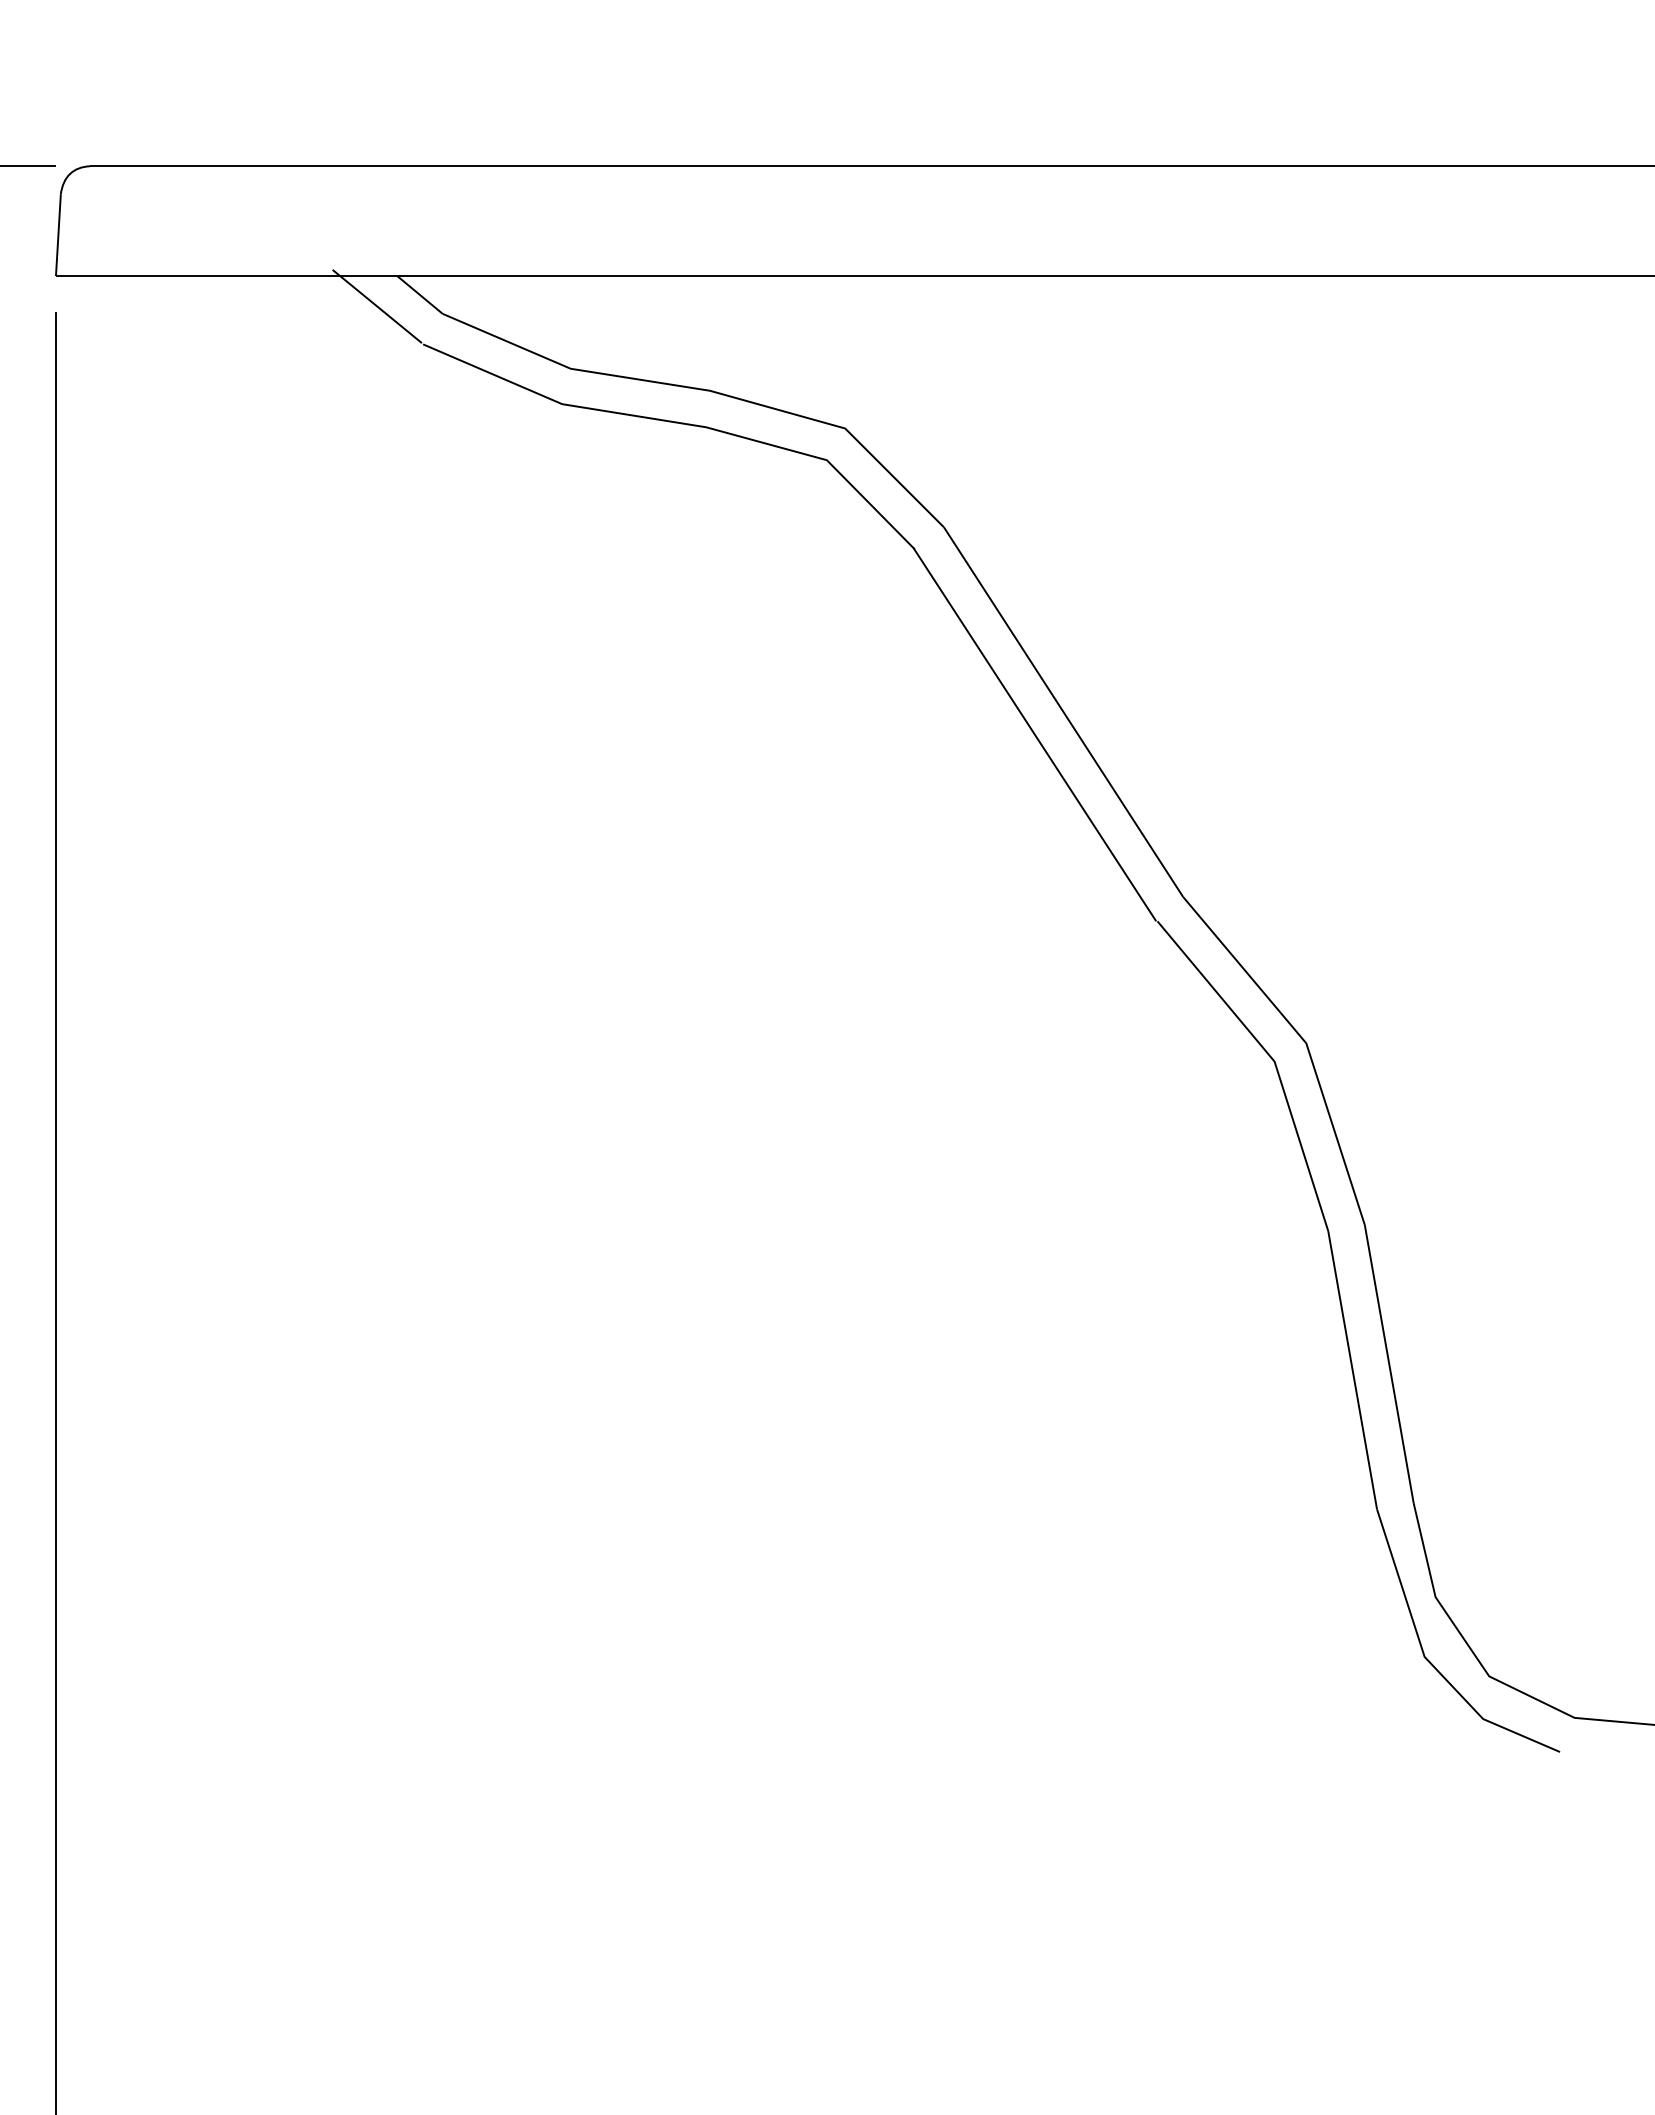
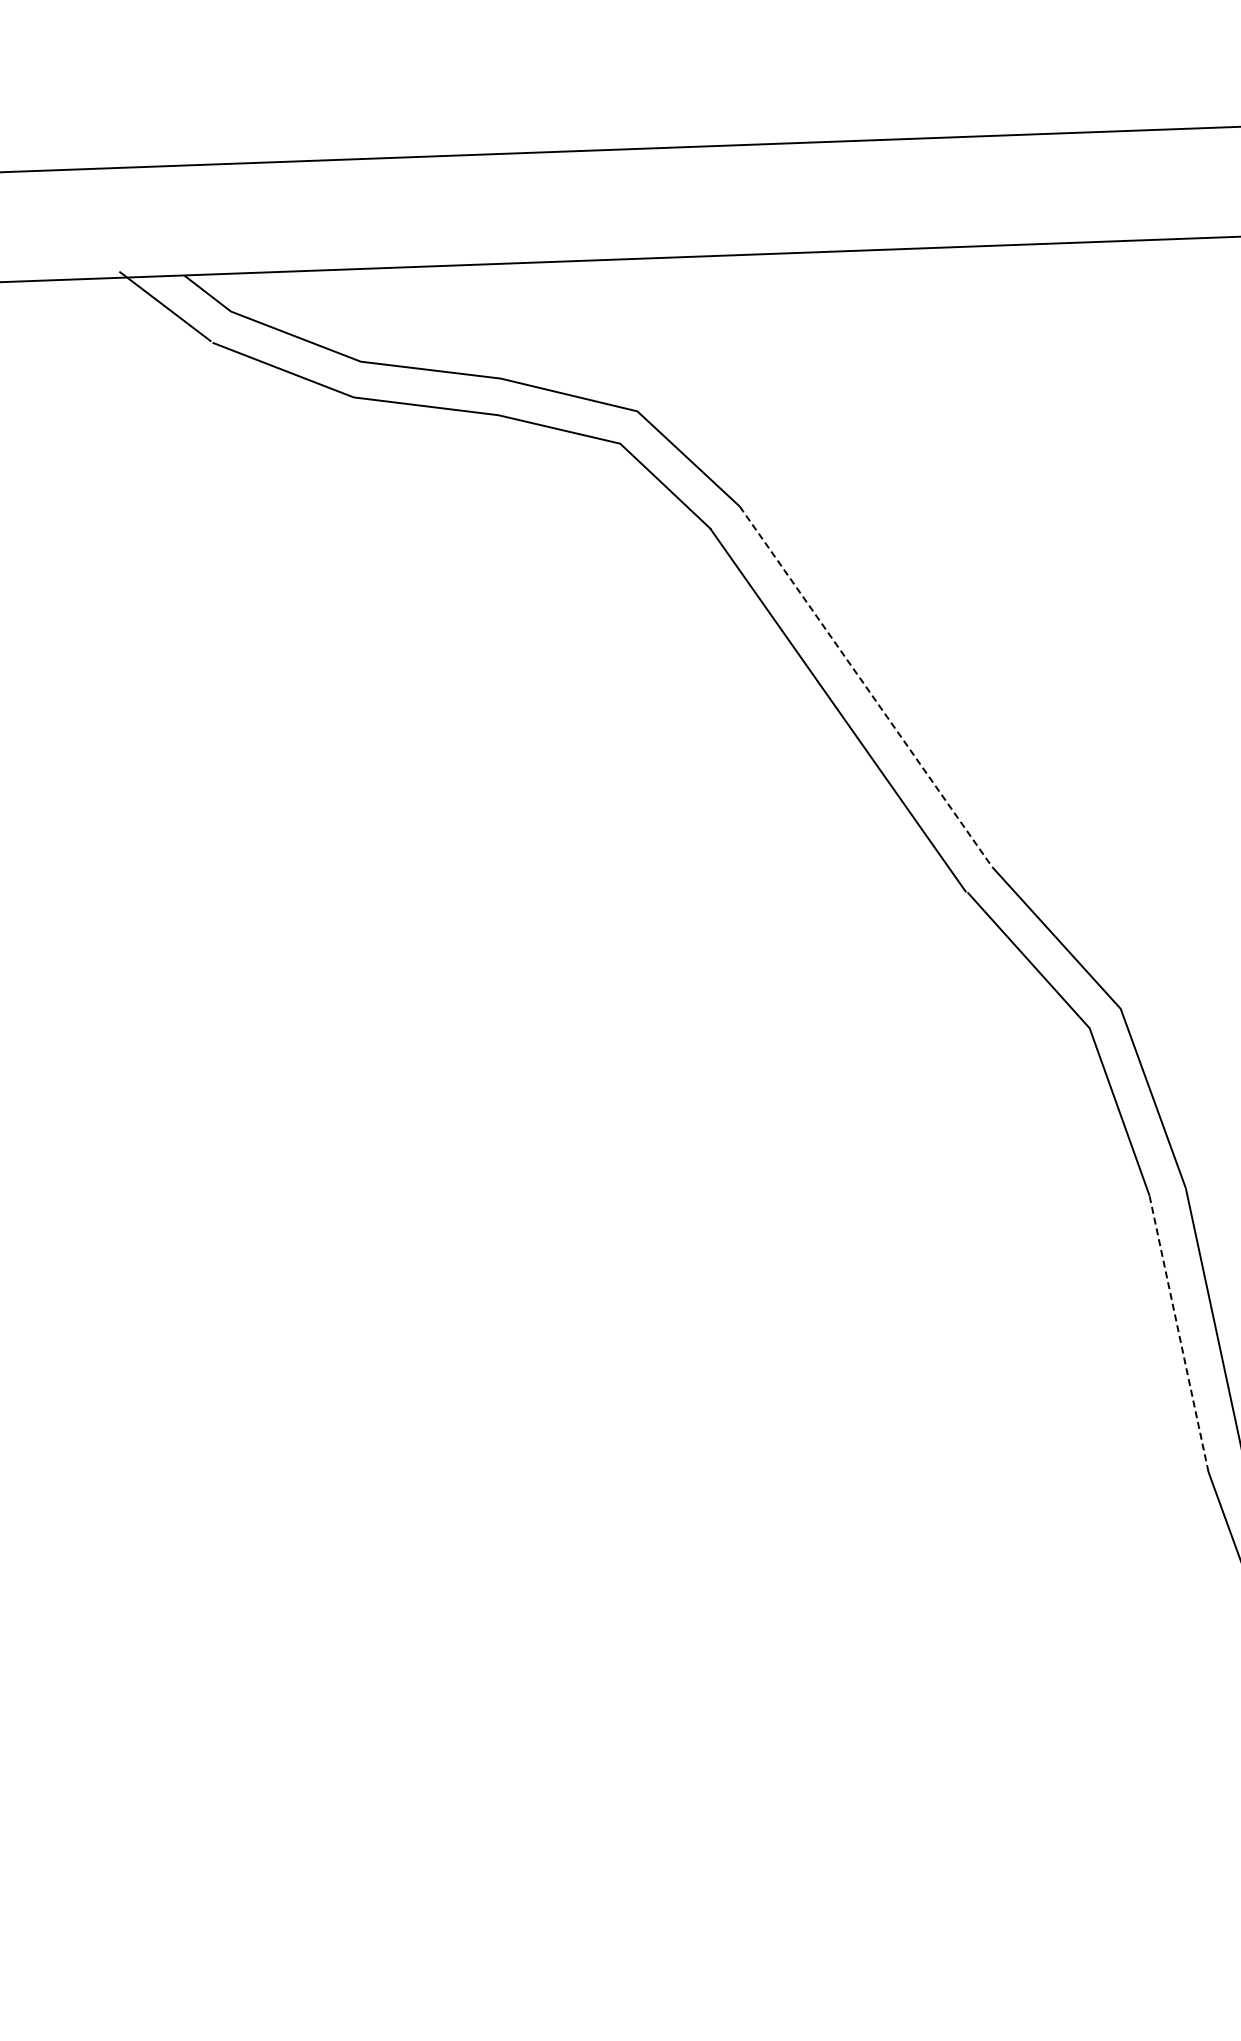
line: (1063, 712) -> (865, 687), solid -> dashed
line: (1352, 1369) -> (1178, 1333), solid -> dashed

